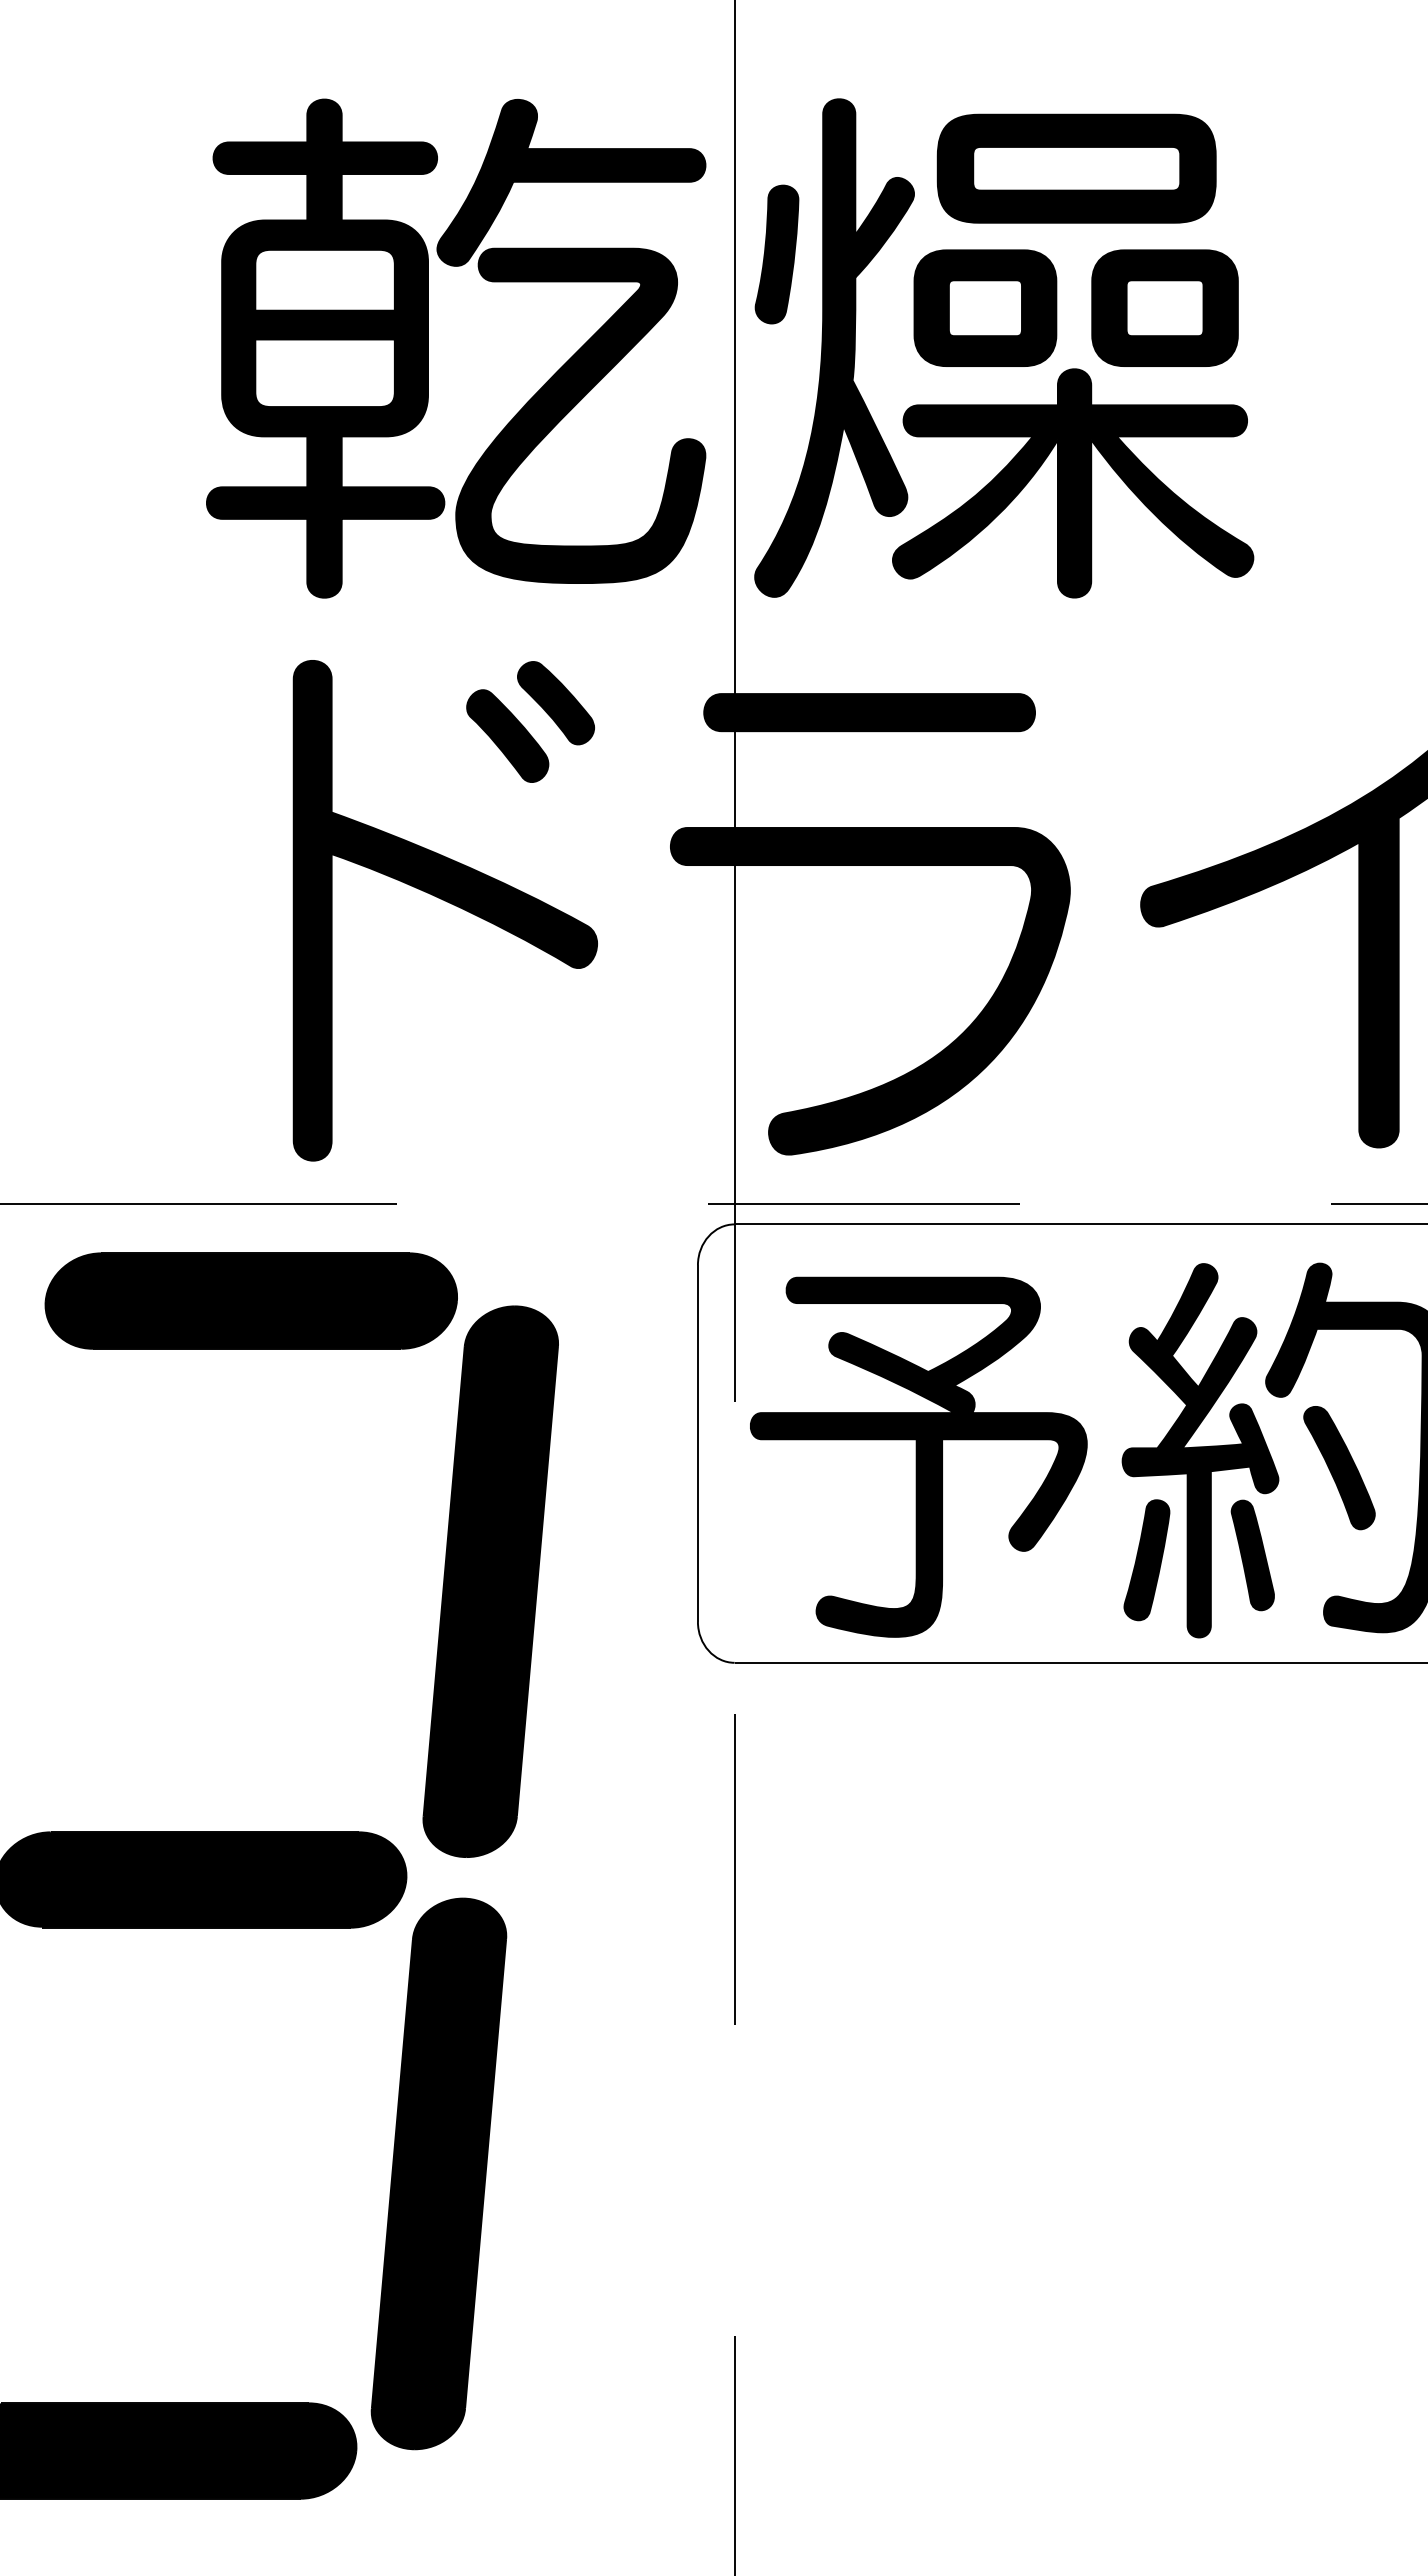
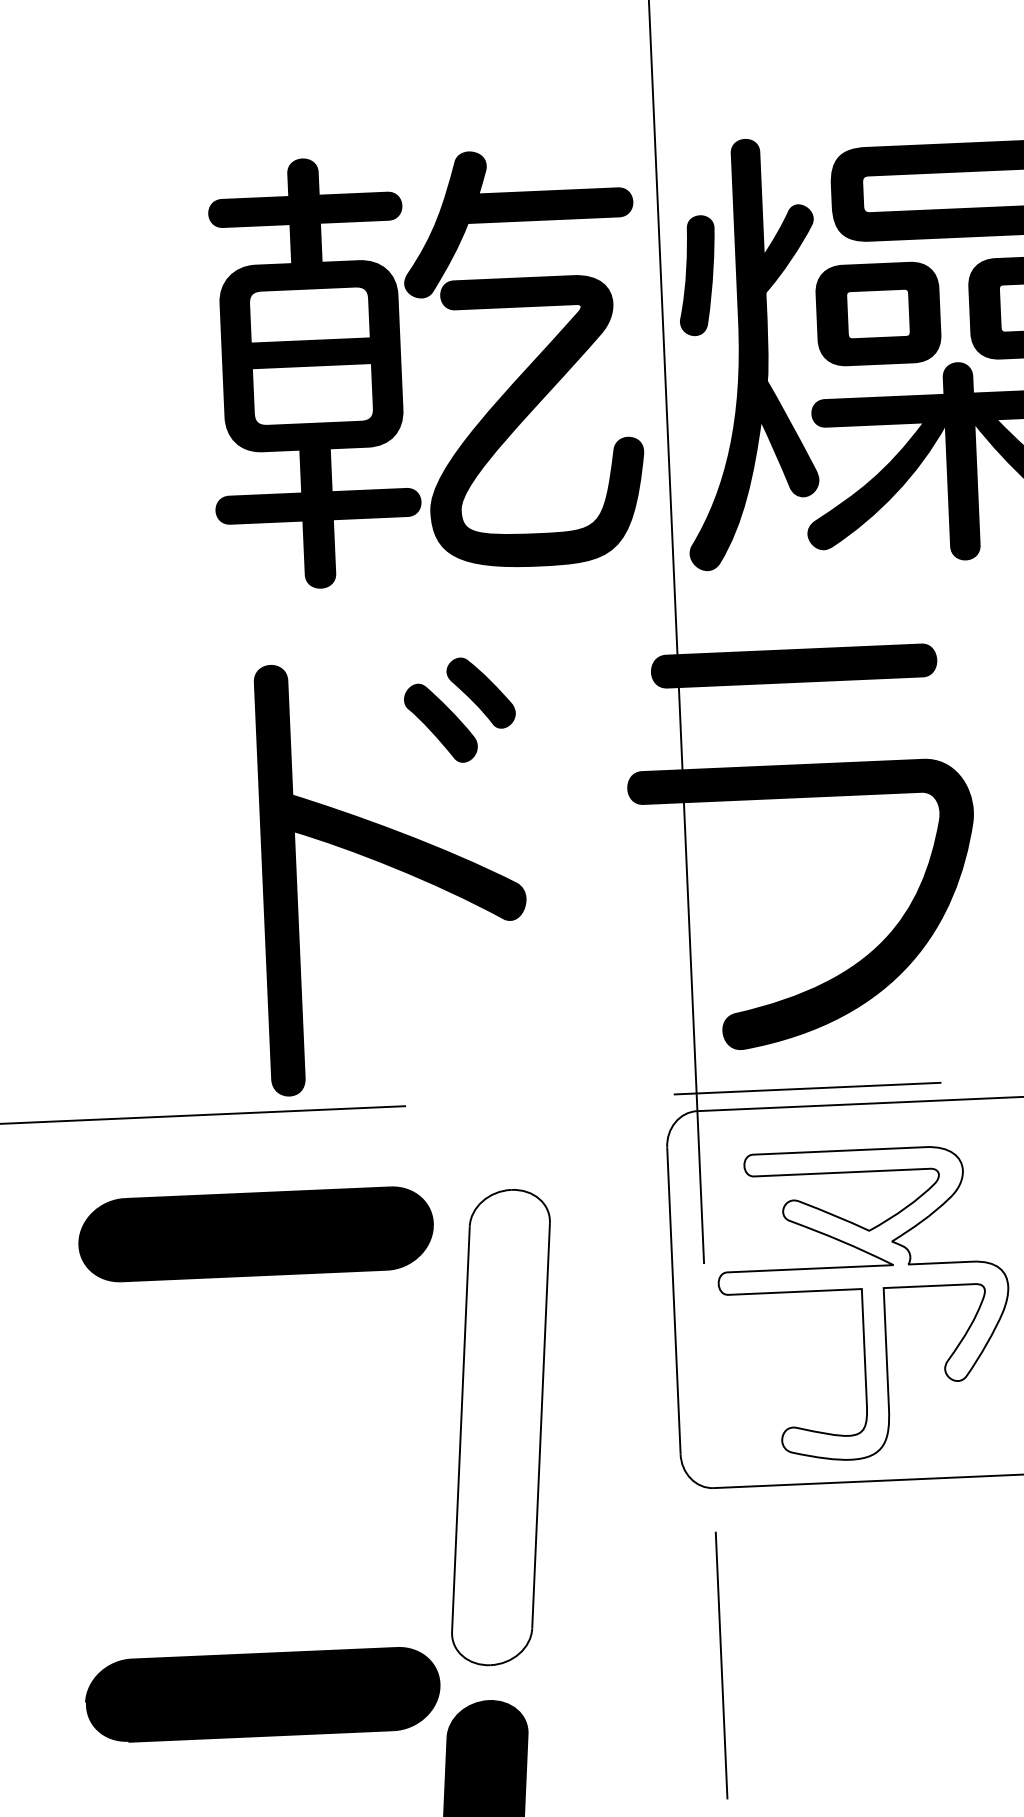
part: (447, 902) -> (395, 868), moved
part: (250, 1300) -> (255, 1233), moved
fill: (918, 1456) -> (864, 1303), removed
fill: (490, 1581) -> (500, 1427), removed

